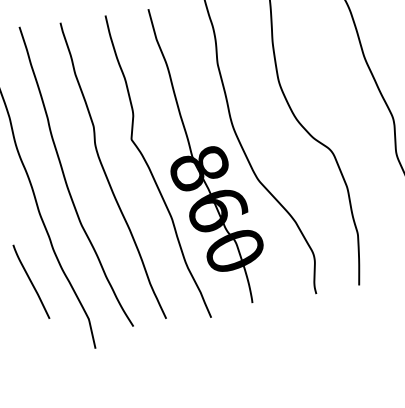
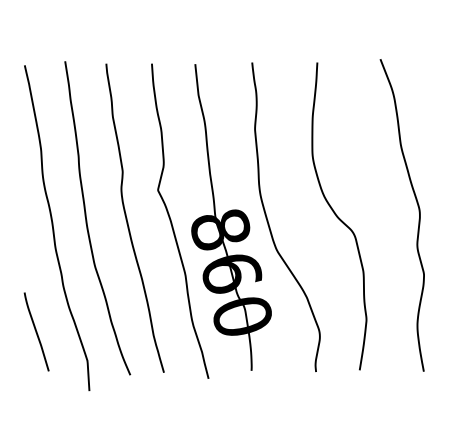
line: (31, 281) -> (36, 331), moved

